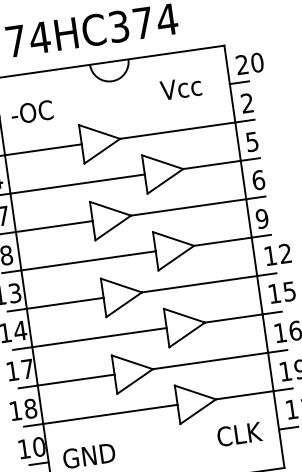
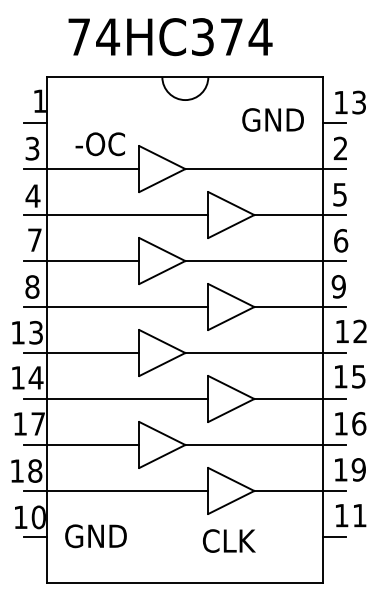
text: (250, 63) -> (350, 102), 20 -> 13
text: (187, 87) -> (272, 119), Vcc -> GND
text: (31, 112) -> (99, 144), moved
text: (239, 433) -> (229, 540), moved

